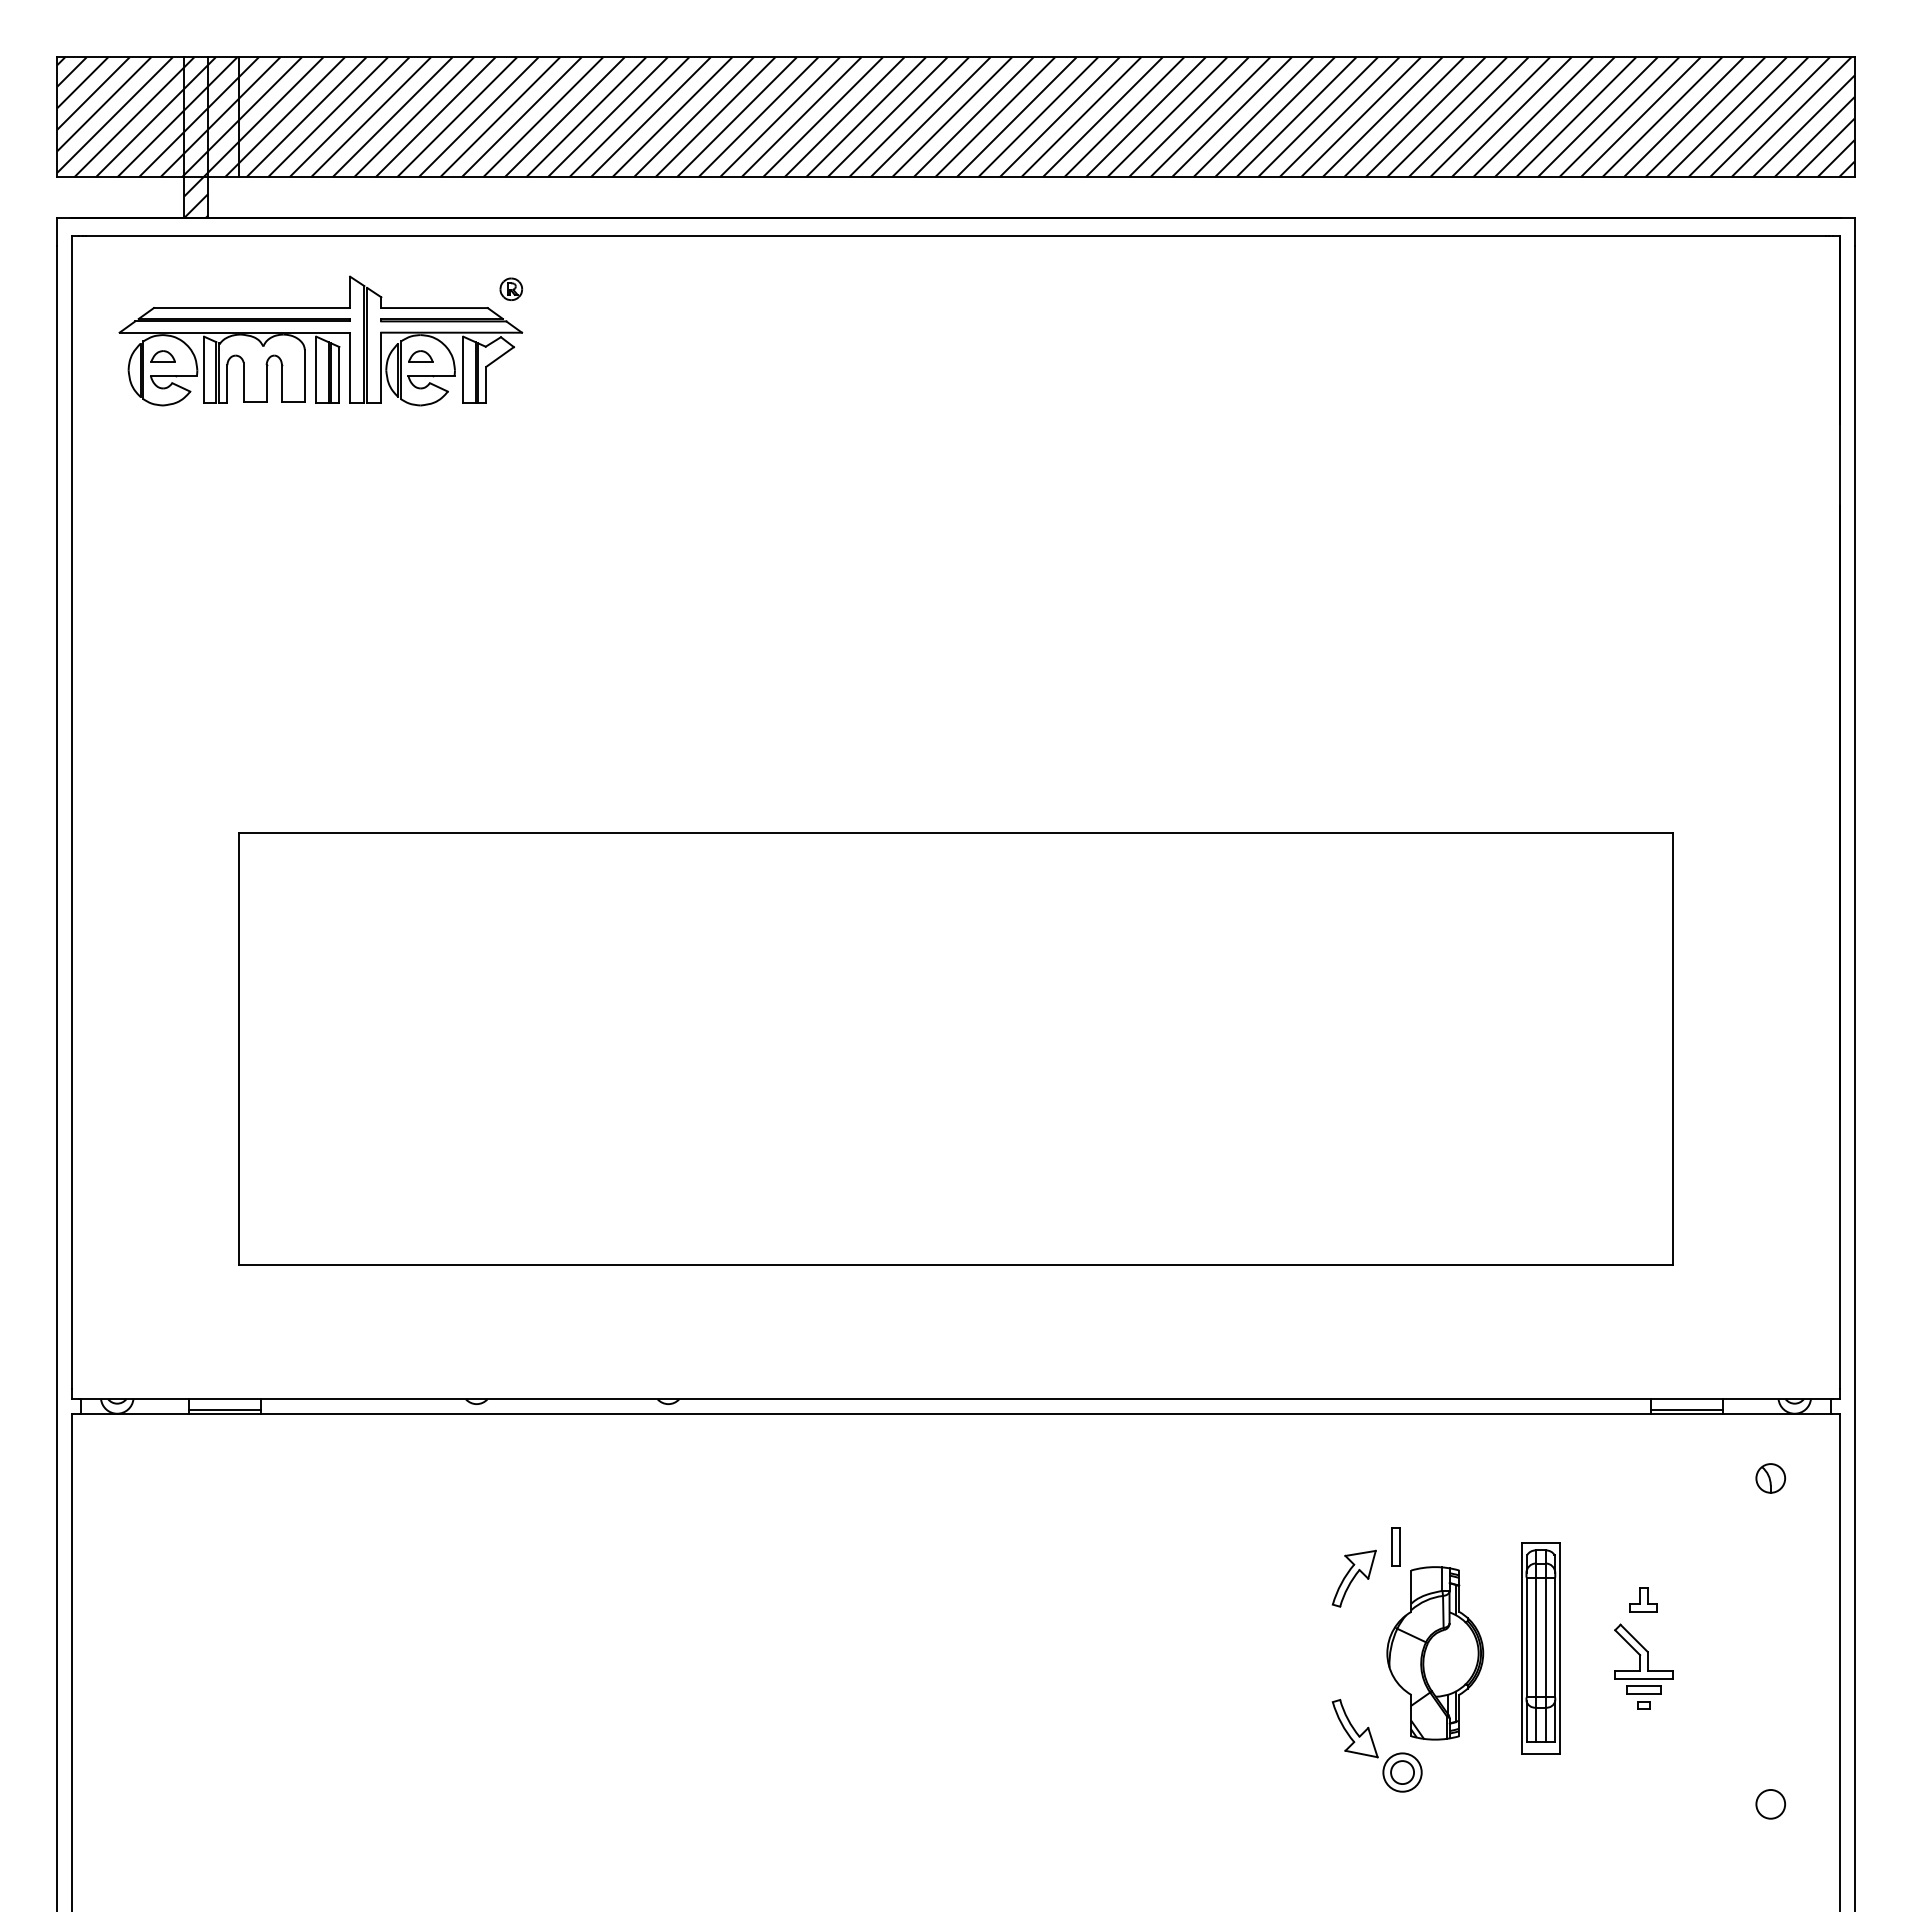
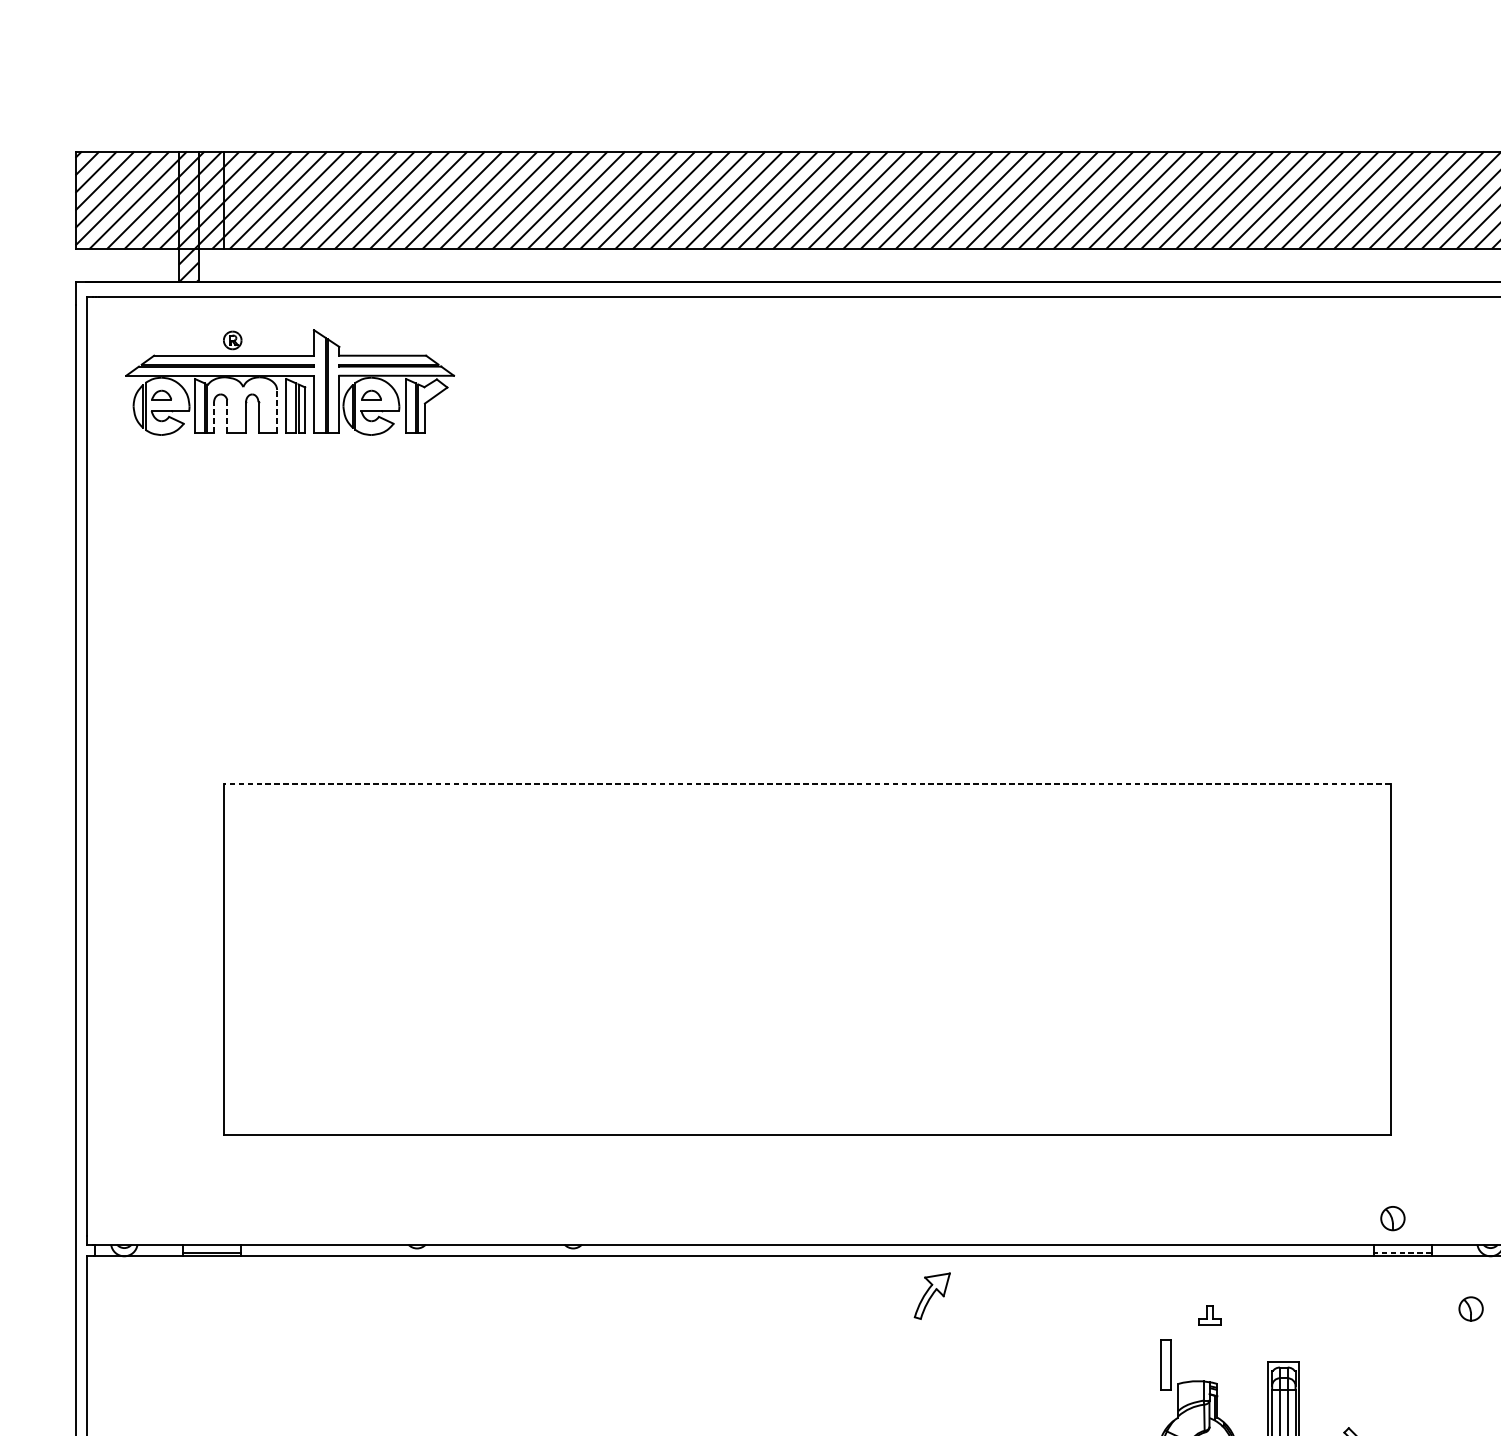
part: (511, 288) -> (232, 339), moved
line: (304, 375) -> (276, 410), solid -> dashed
line: (243, 382) -> (227, 416), solid -> dashed
line: (227, 384) -> (214, 417), solid -> dashed
line: (956, 833) -> (807, 783), solid -> dashed
part: (1674, 1367) -> (1392, 1218), added
line: (1686, 1409) -> (1402, 1252), solid -> dashed
part: (1395, 1546) -> (1165, 1364), size x1.6
part: (1353, 1578) -> (931, 1296), moved
part: (1643, 1599) -> (1209, 1315), moved

